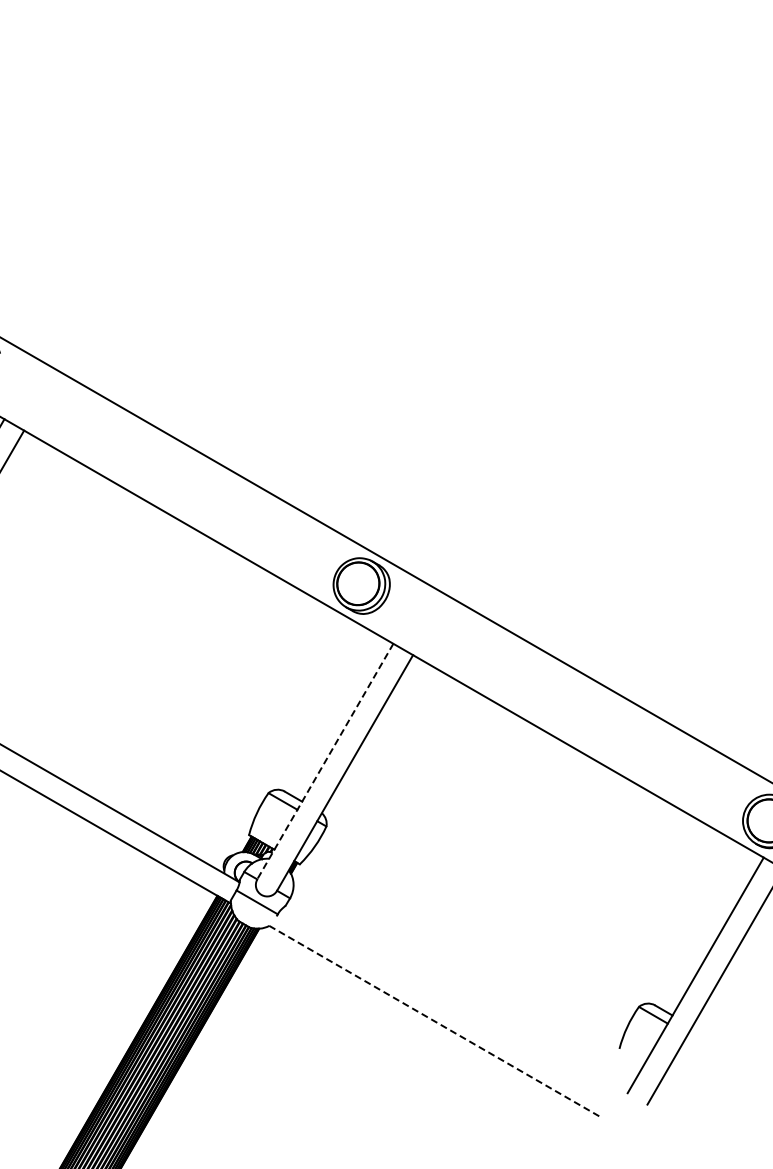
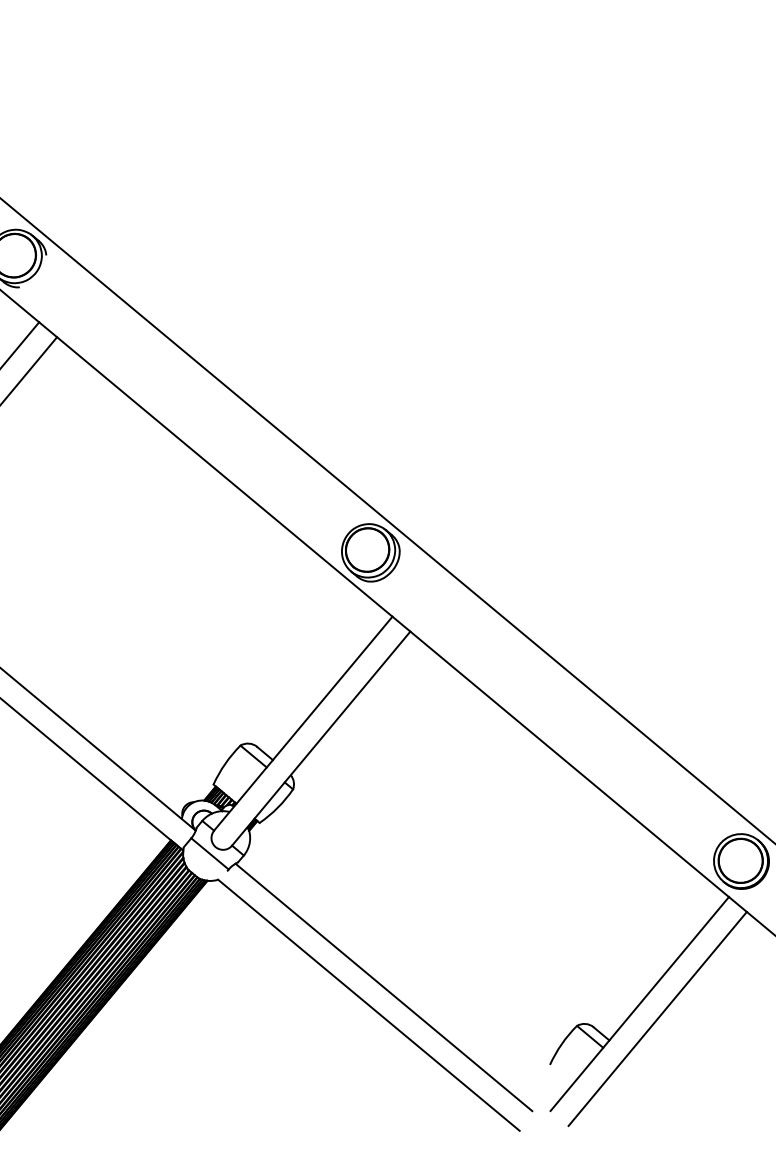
line: (325, 761) -> (303, 723), dashed -> solid
line: (446, 1001) -> (383, 986), added
line: (435, 1021) -> (369, 1005), dashed -> solid

